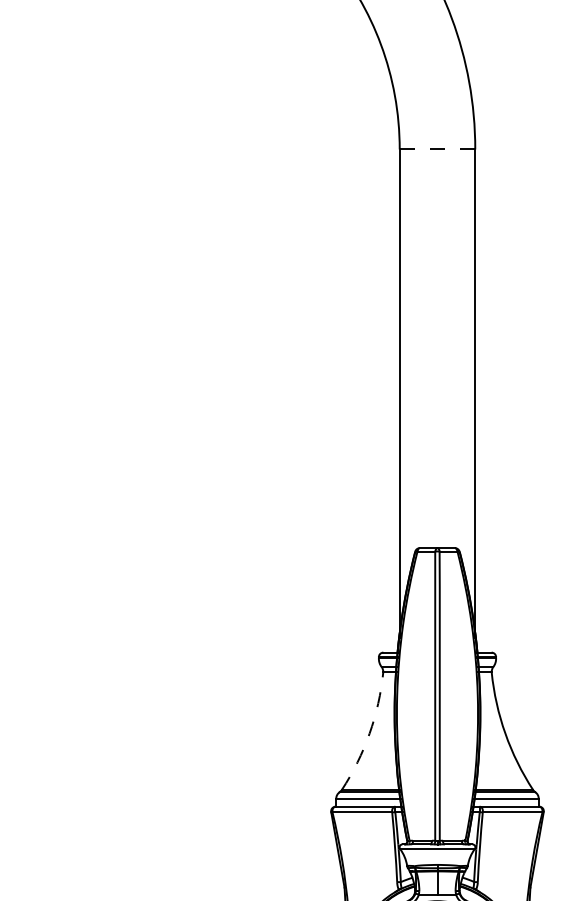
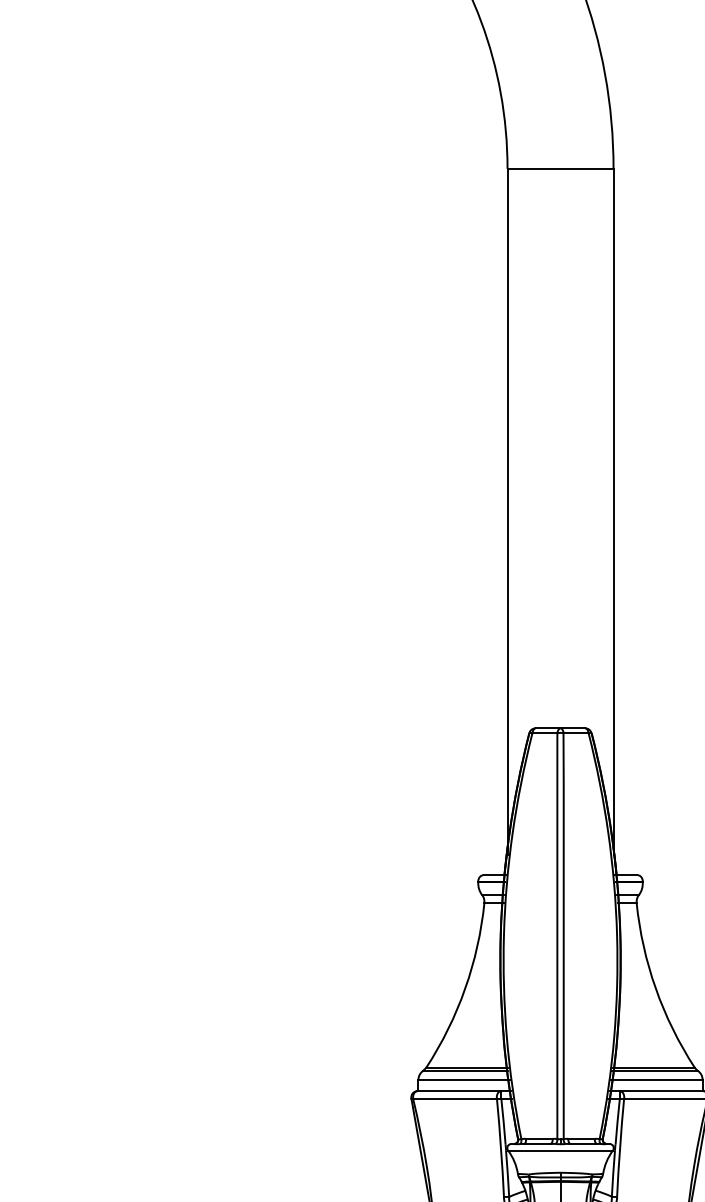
line: (437, 149) -> (560, 168), dashed -> solid
arc: (369, 733) -> (465, 988), dashed -> solid

